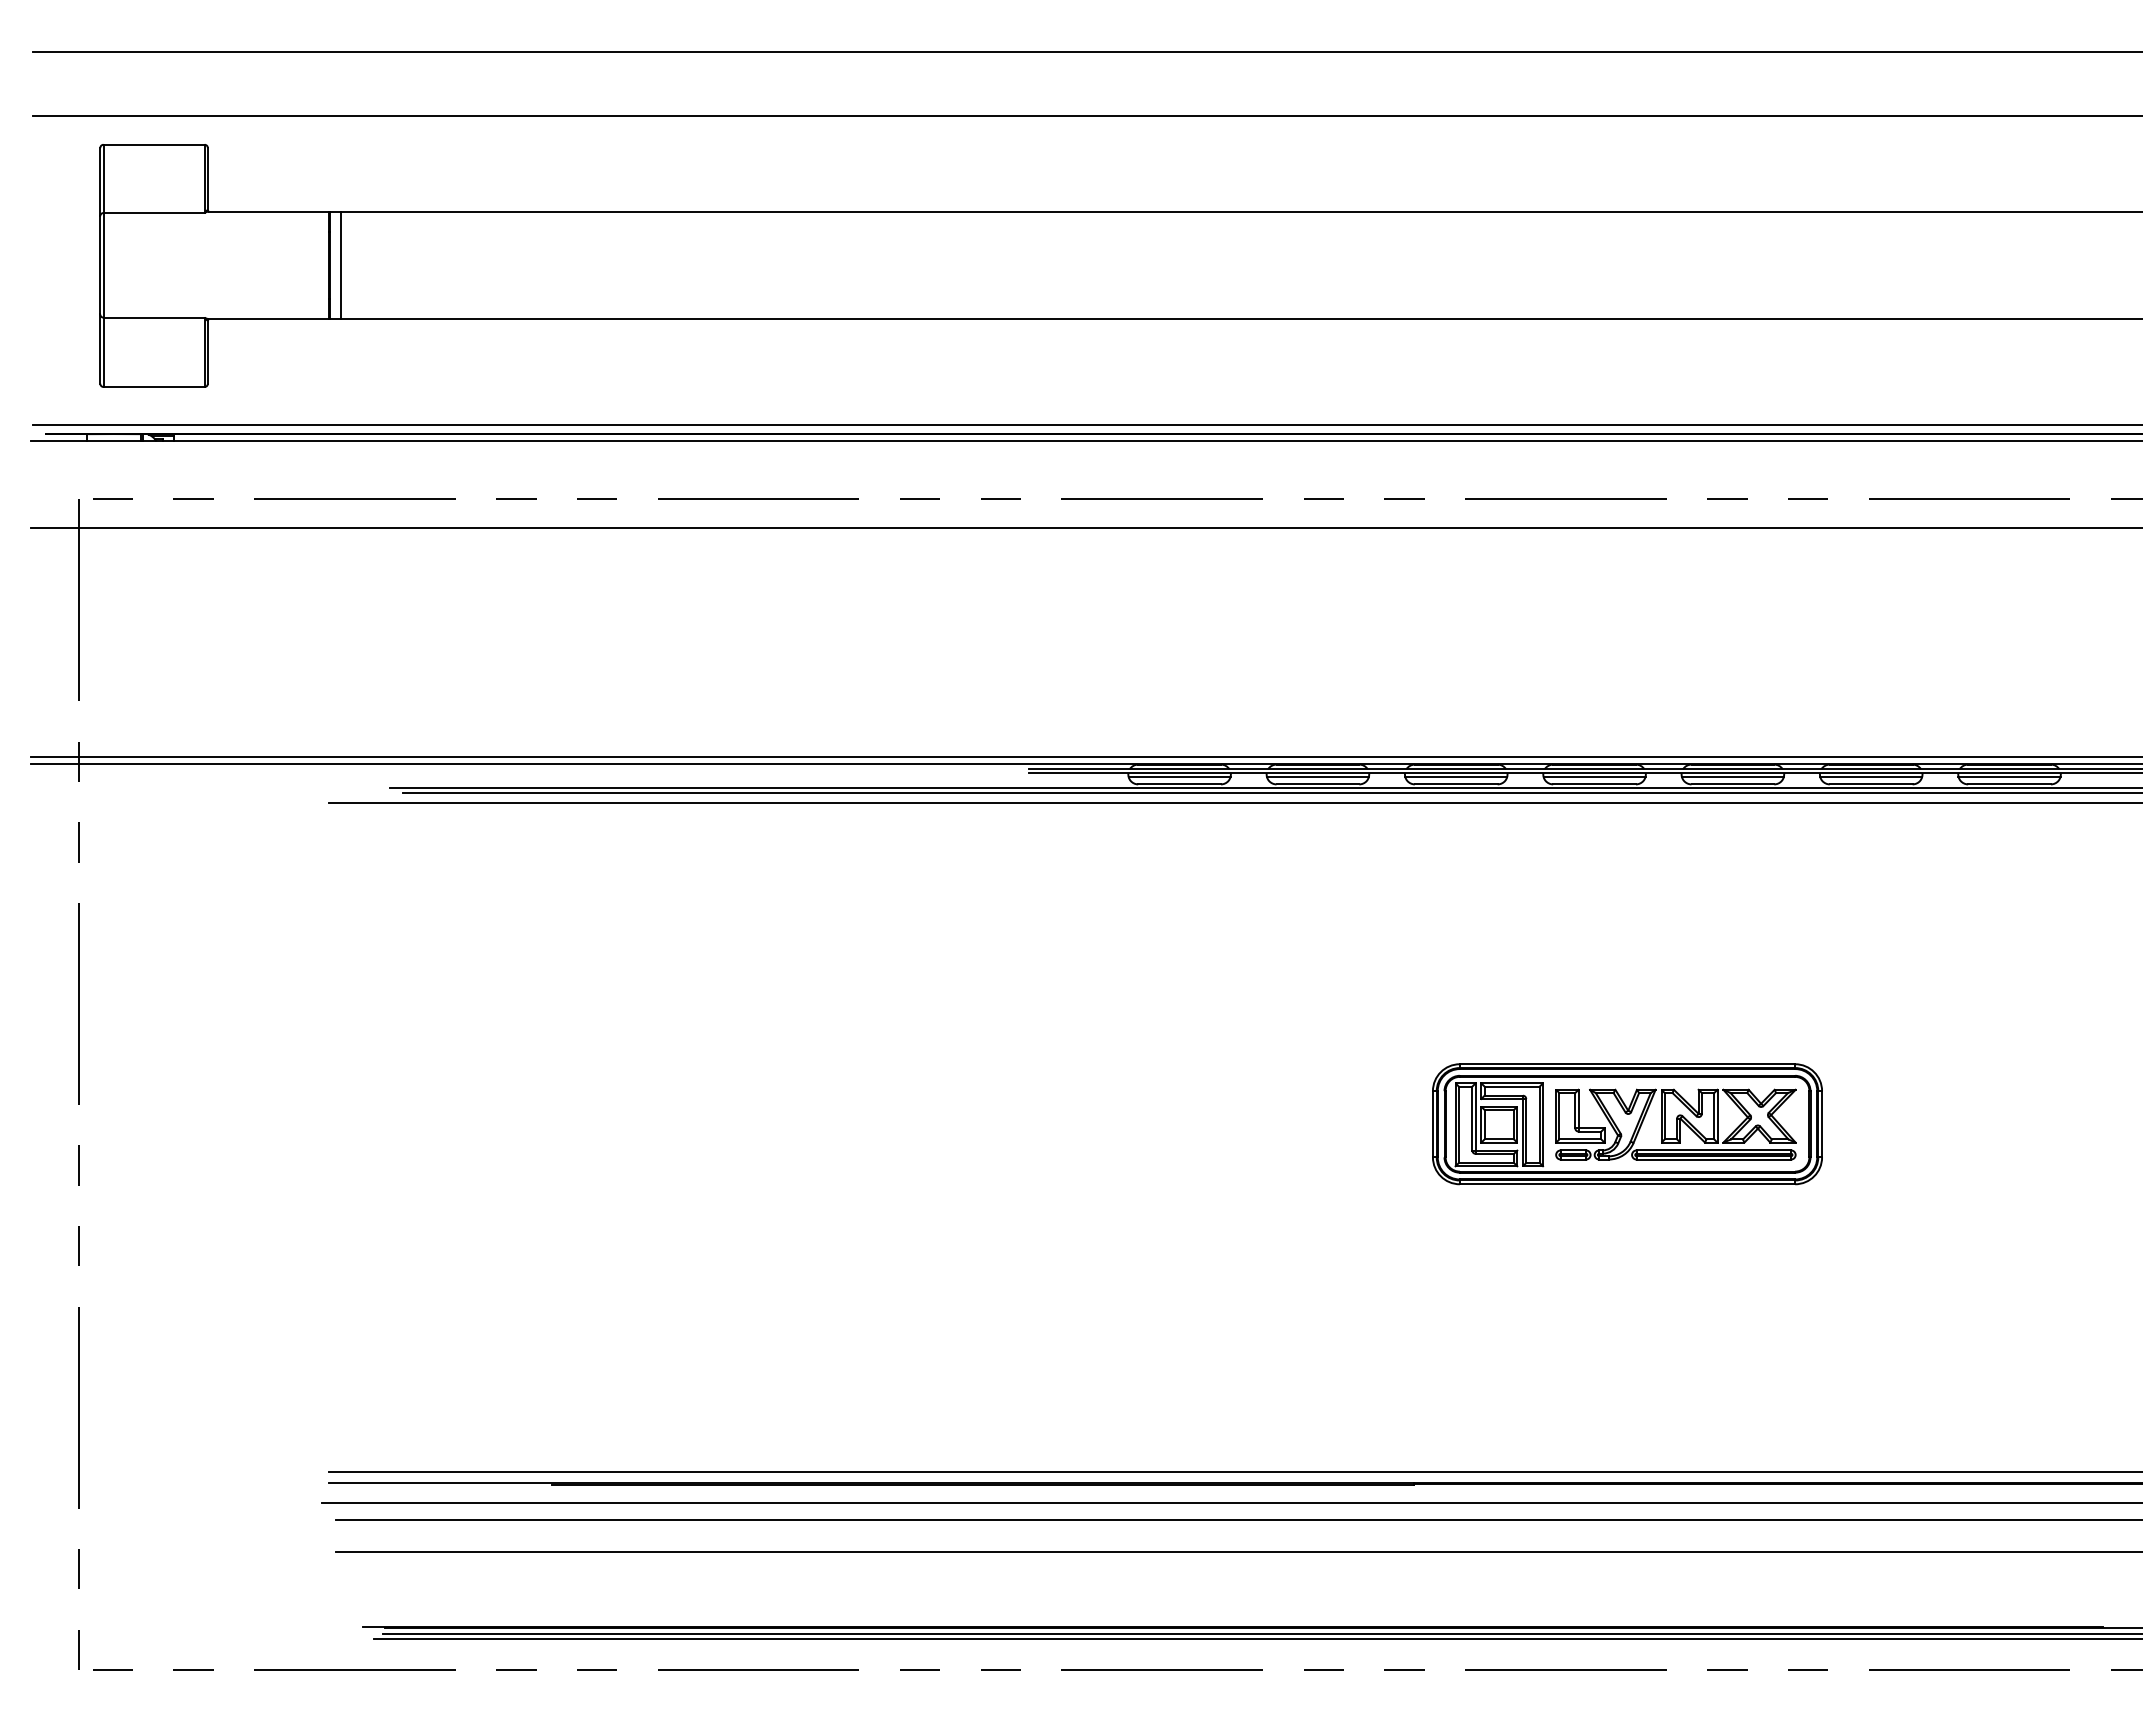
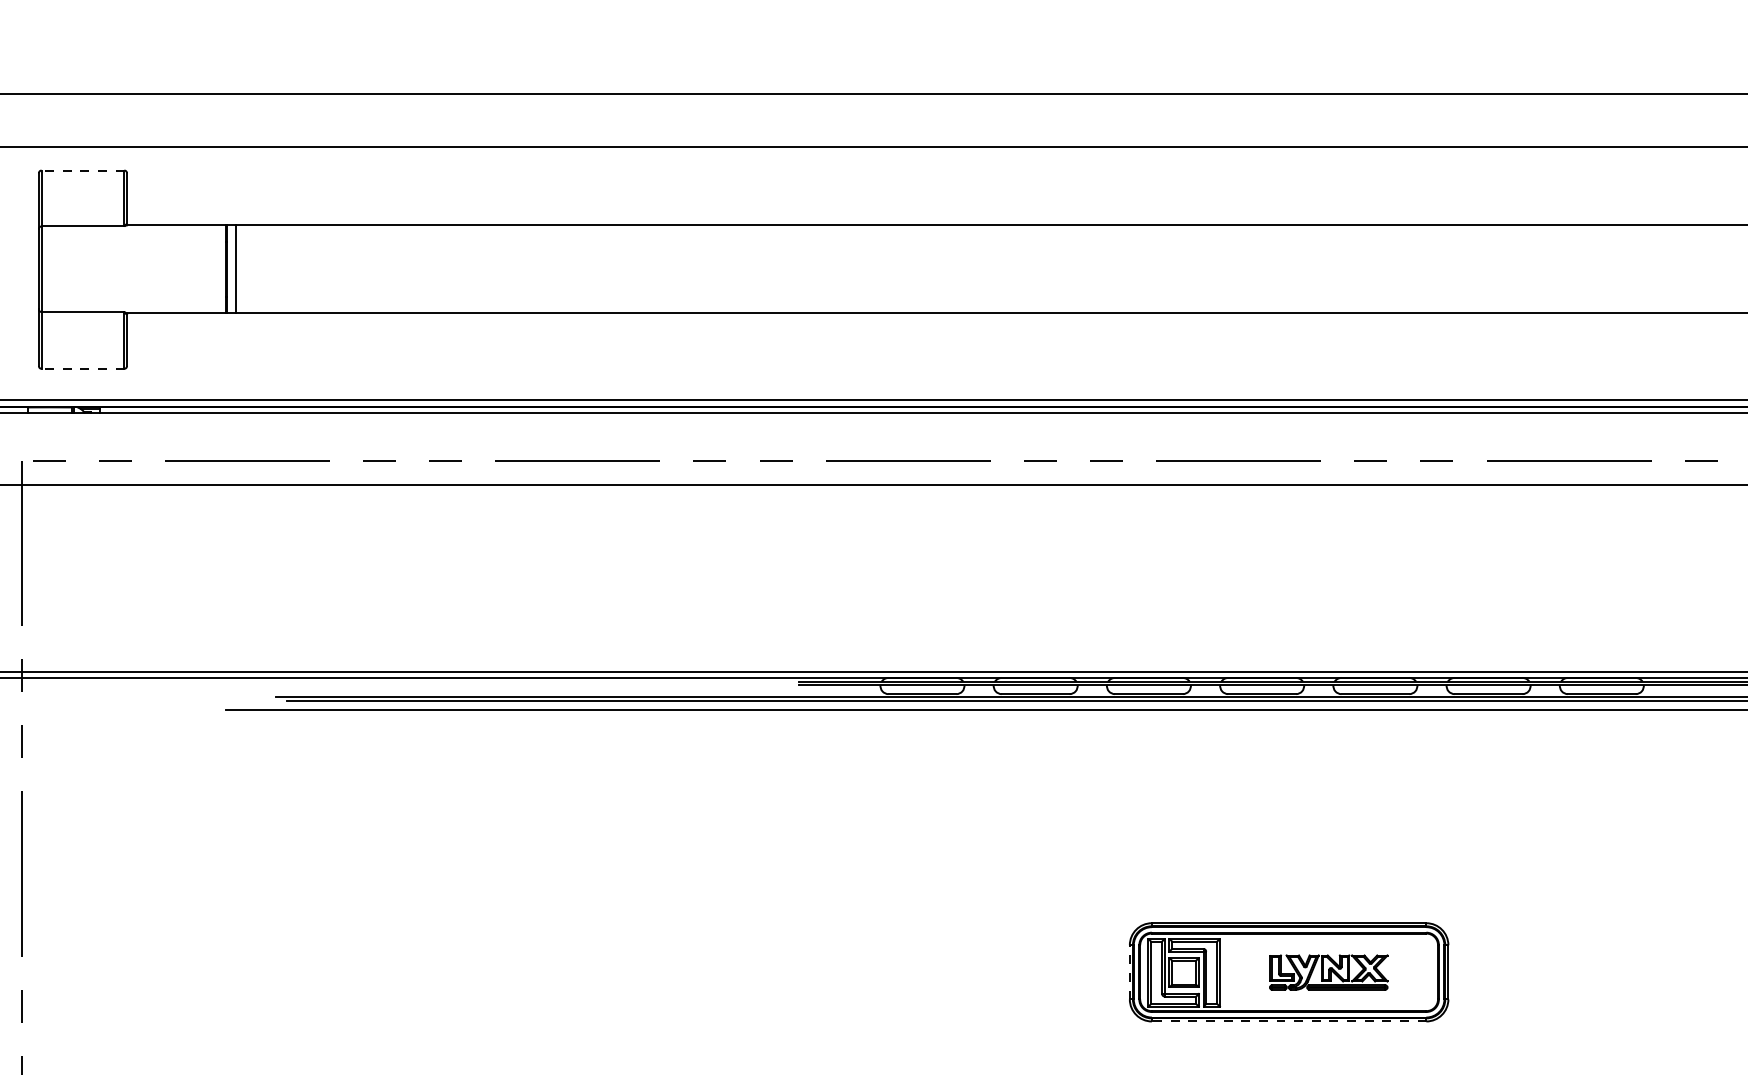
line: (154, 144) -> (83, 170), solid -> dashed
line: (154, 386) -> (83, 368), solid -> dashed
line: (1179, 776) -> (922, 687), removed
line: (1317, 776) -> (1035, 687), removed
line: (1456, 776) -> (1149, 687), removed
line: (1594, 776) -> (1262, 687), removed
line: (1732, 776) -> (1375, 687), removed
line: (1871, 776) -> (1488, 687), removed
line: (2009, 776) -> (1601, 687), removed
line: (1432, 1123) -> (1129, 971), solid -> dashed
part: (1675, 1124) -> (1328, 972), size x0.6
line: (1627, 1184) -> (1289, 1021), solid -> dashed

